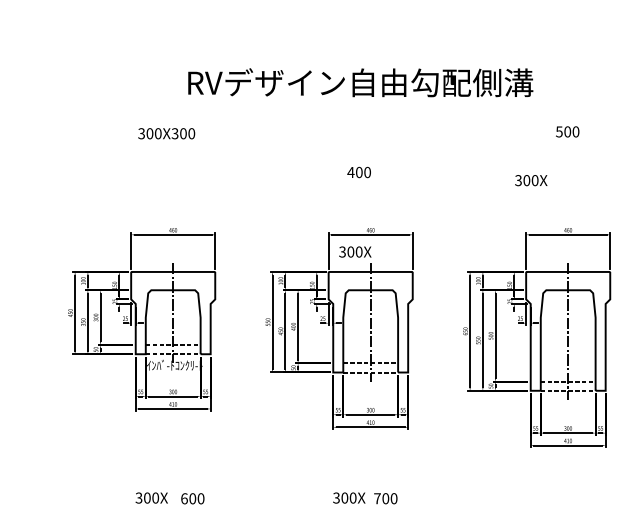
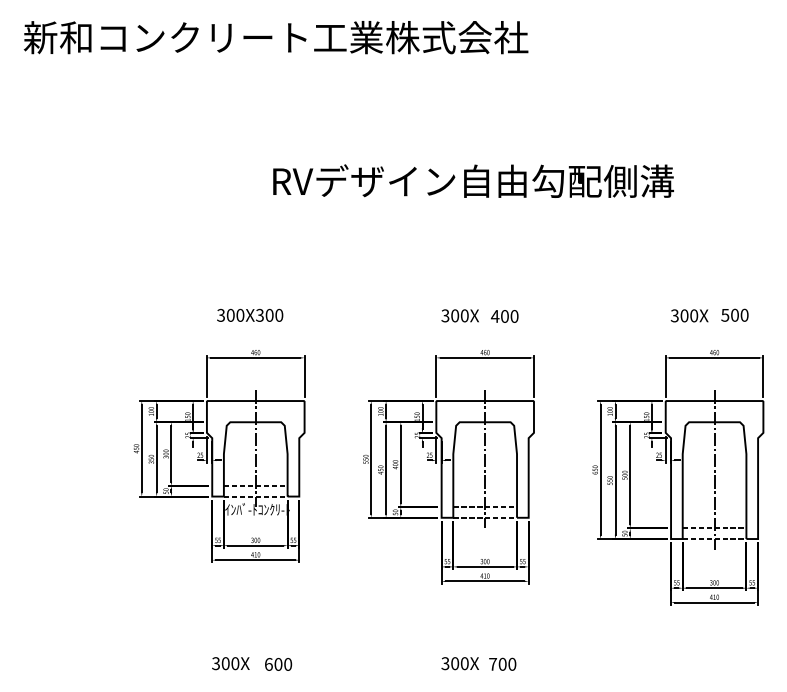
text: (567, 131) -> (734, 314), moved
text: (166, 132) -> (250, 314), moved
text: (358, 172) -> (504, 316), moved
text: (531, 180) -> (689, 315), moved
text: (354, 251) -> (459, 315), moved

